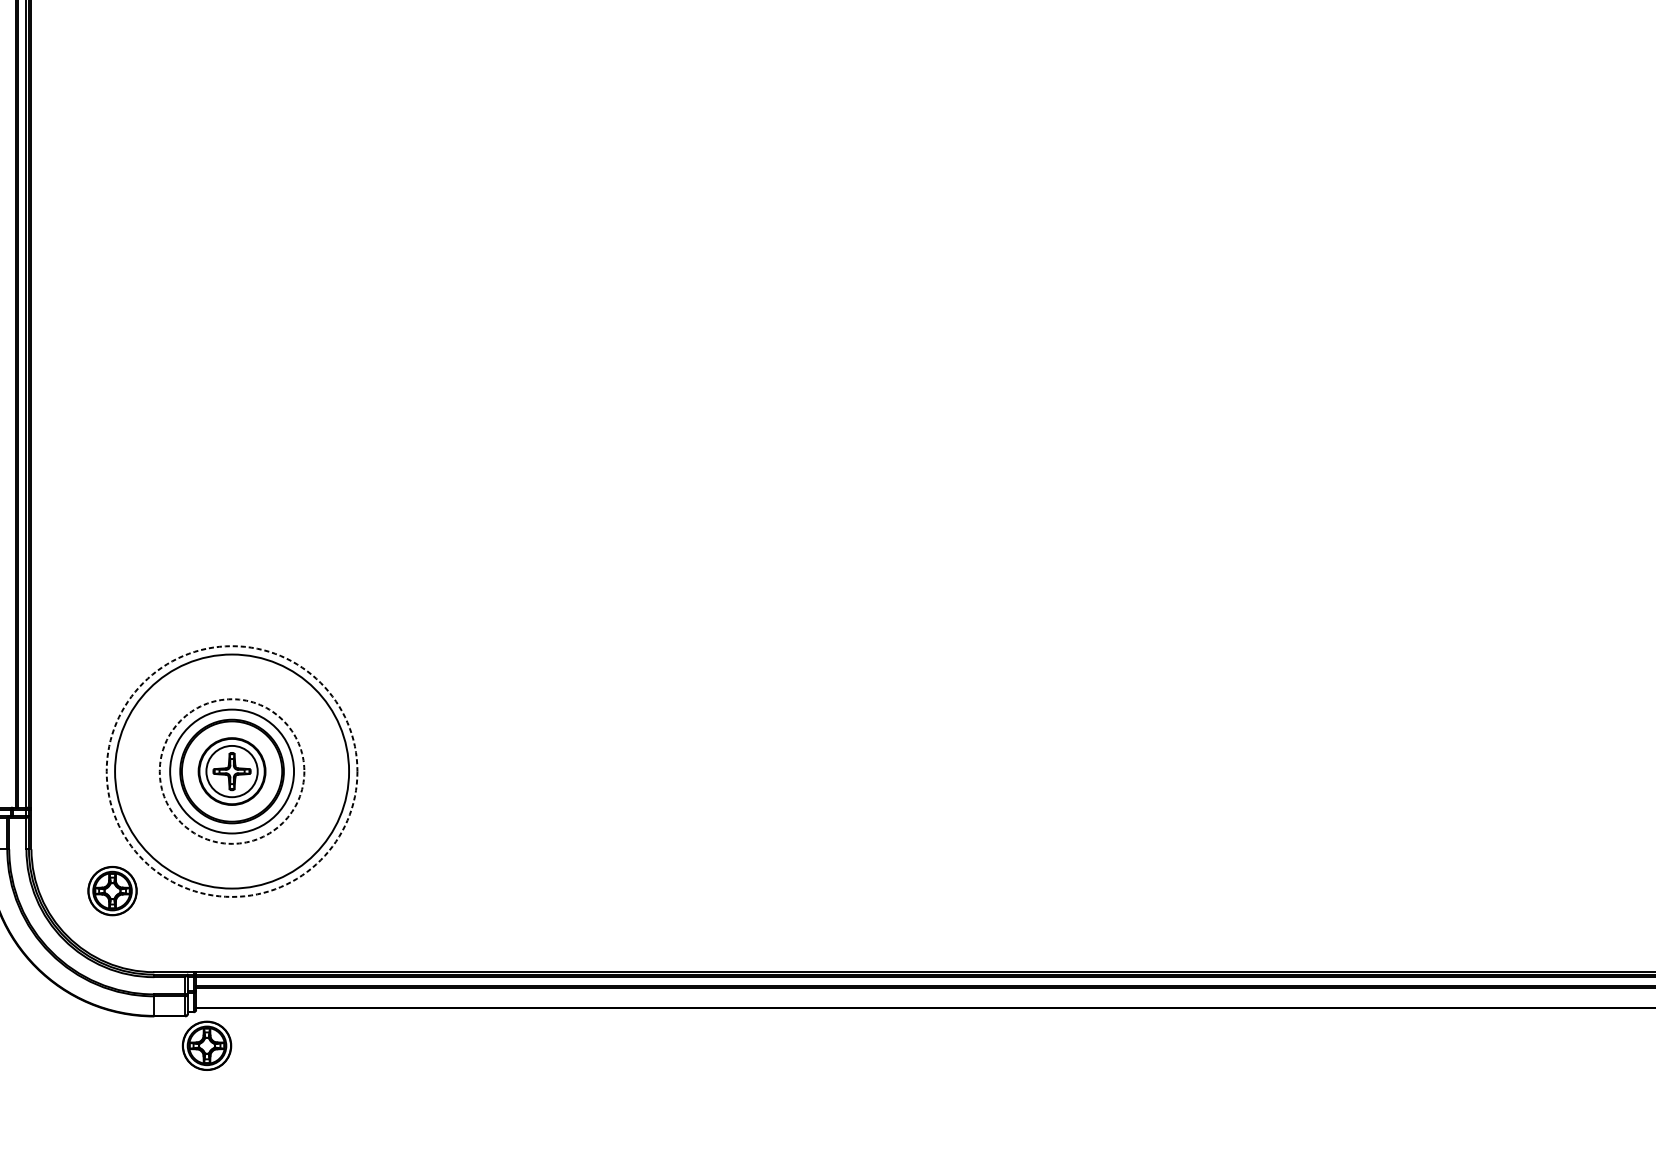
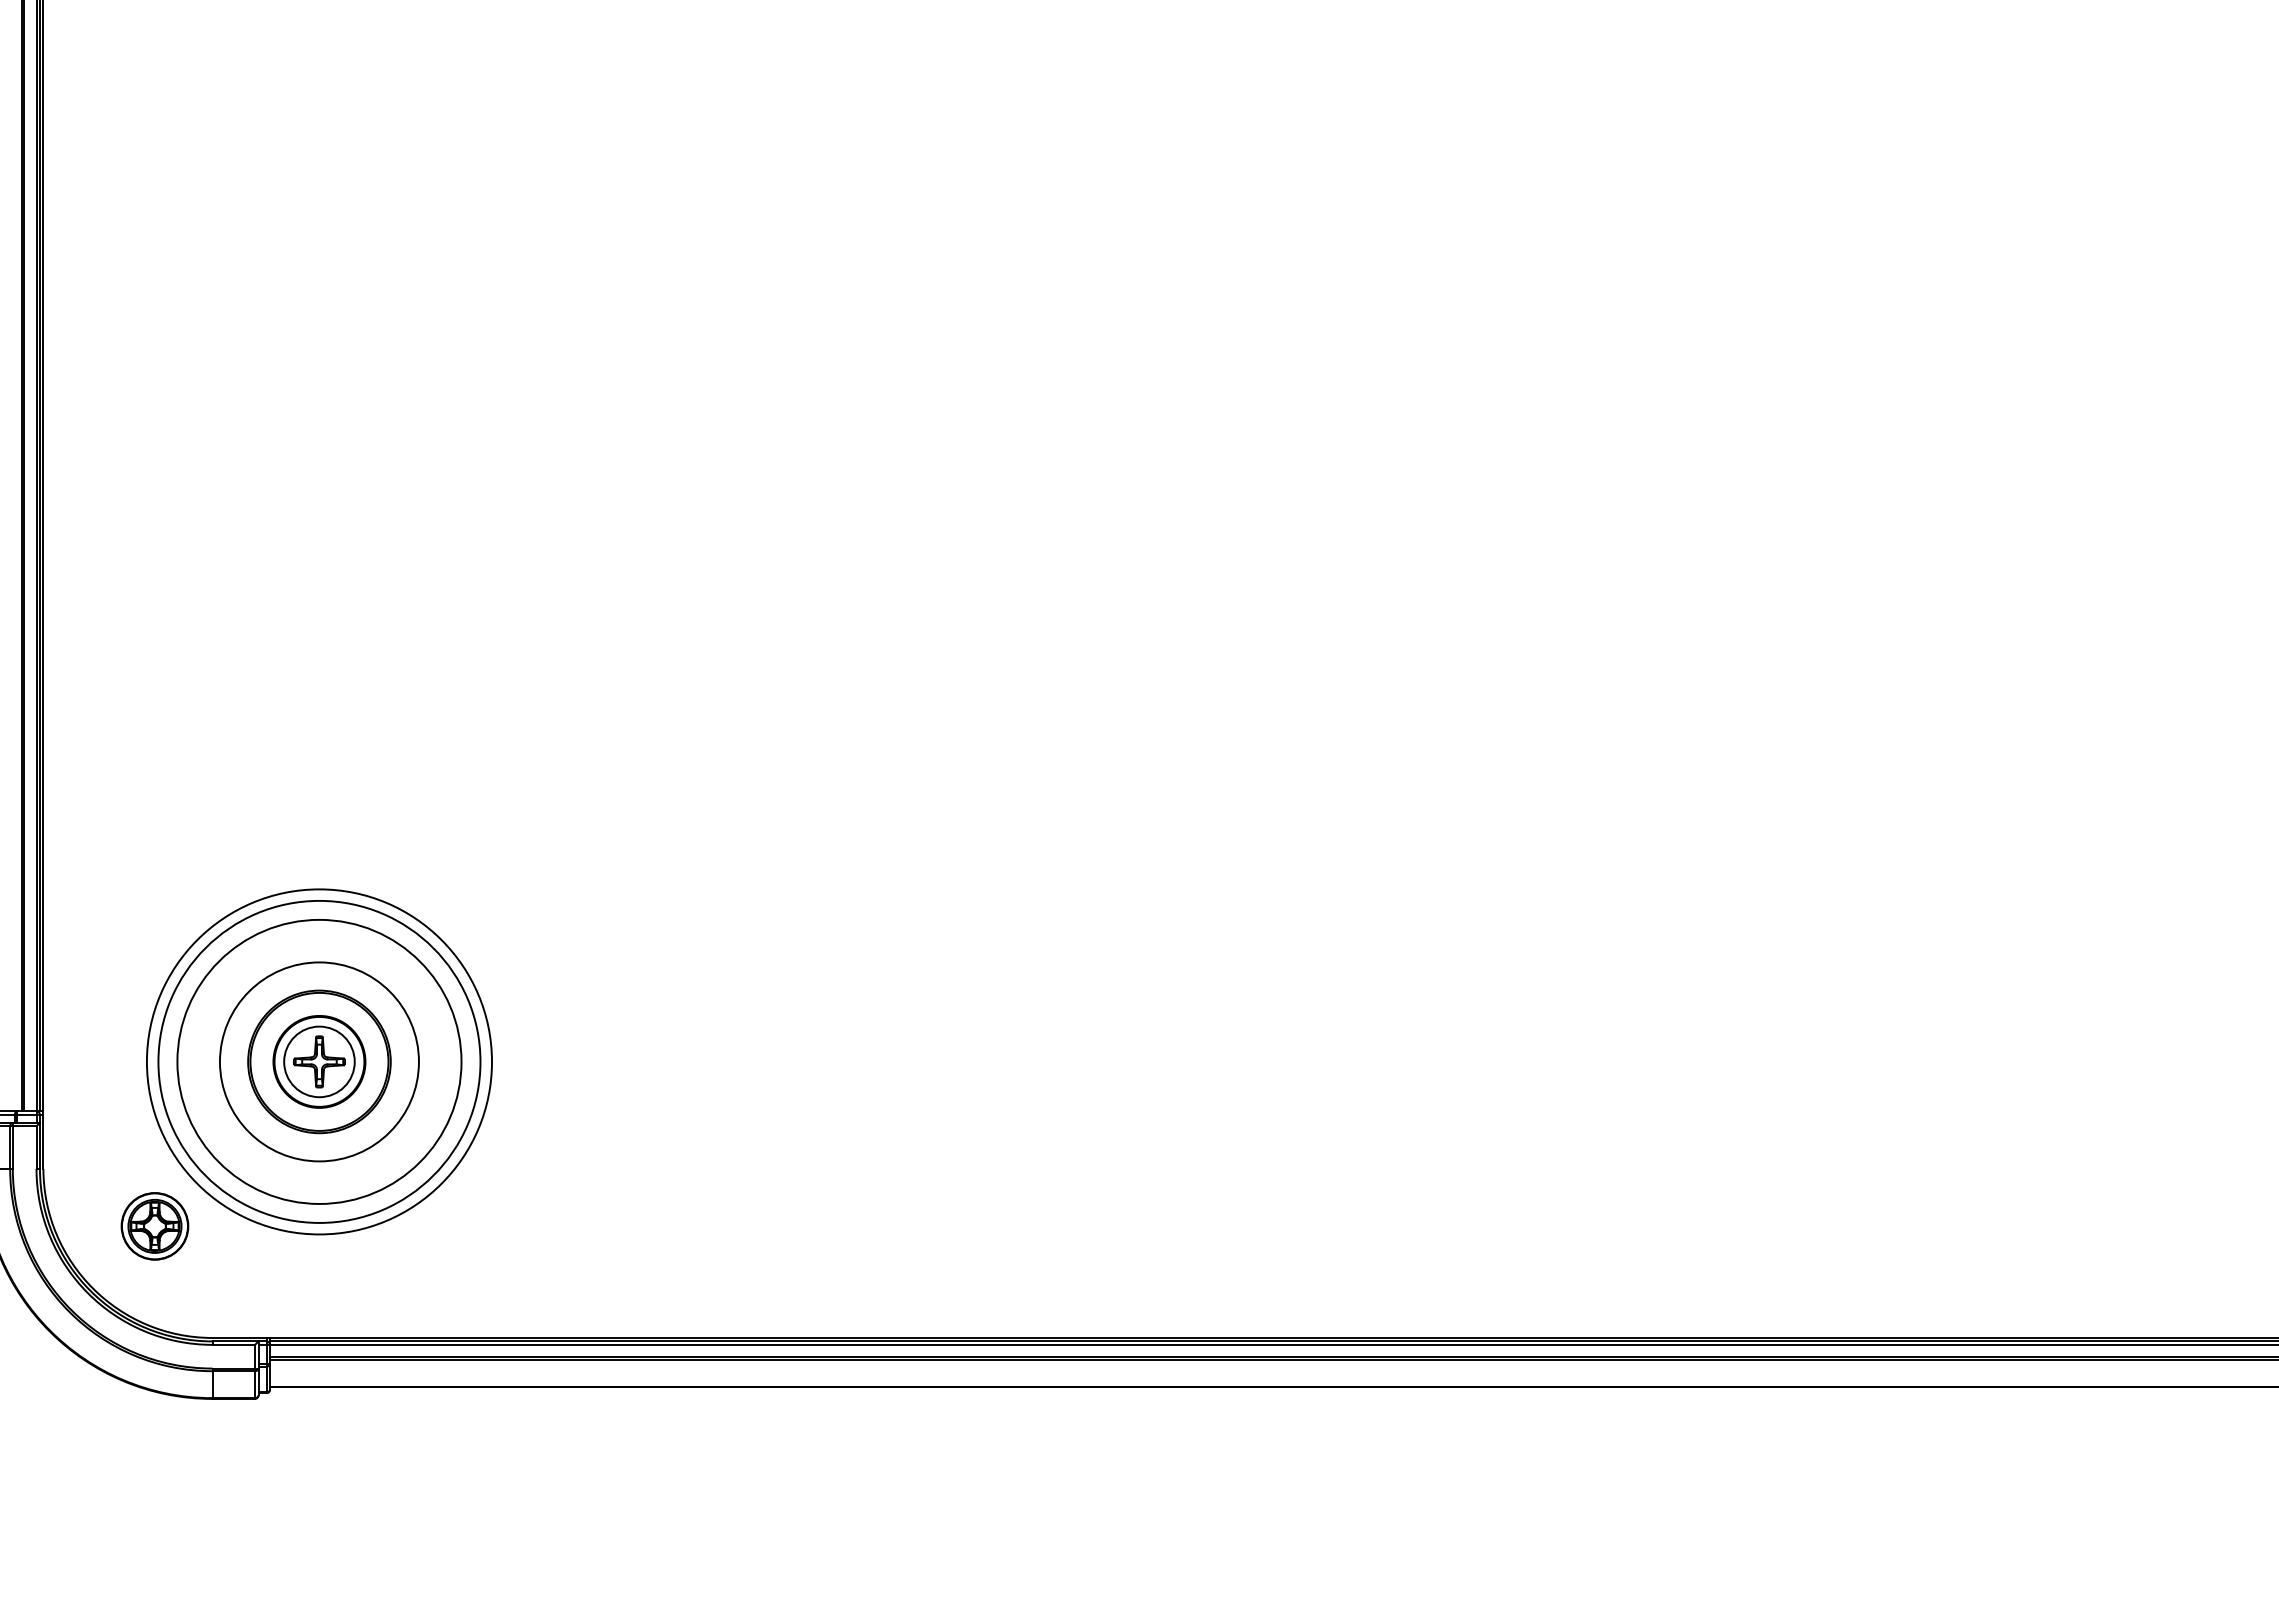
circle: (231, 771) -> (318, 1061), dashed -> solid
circle: (232, 771) -> (319, 1061), dashed -> solid
circle: (232, 771) -> (319, 1061), size x1.67
part: (206, 1045) -> (284, 1439), removed

